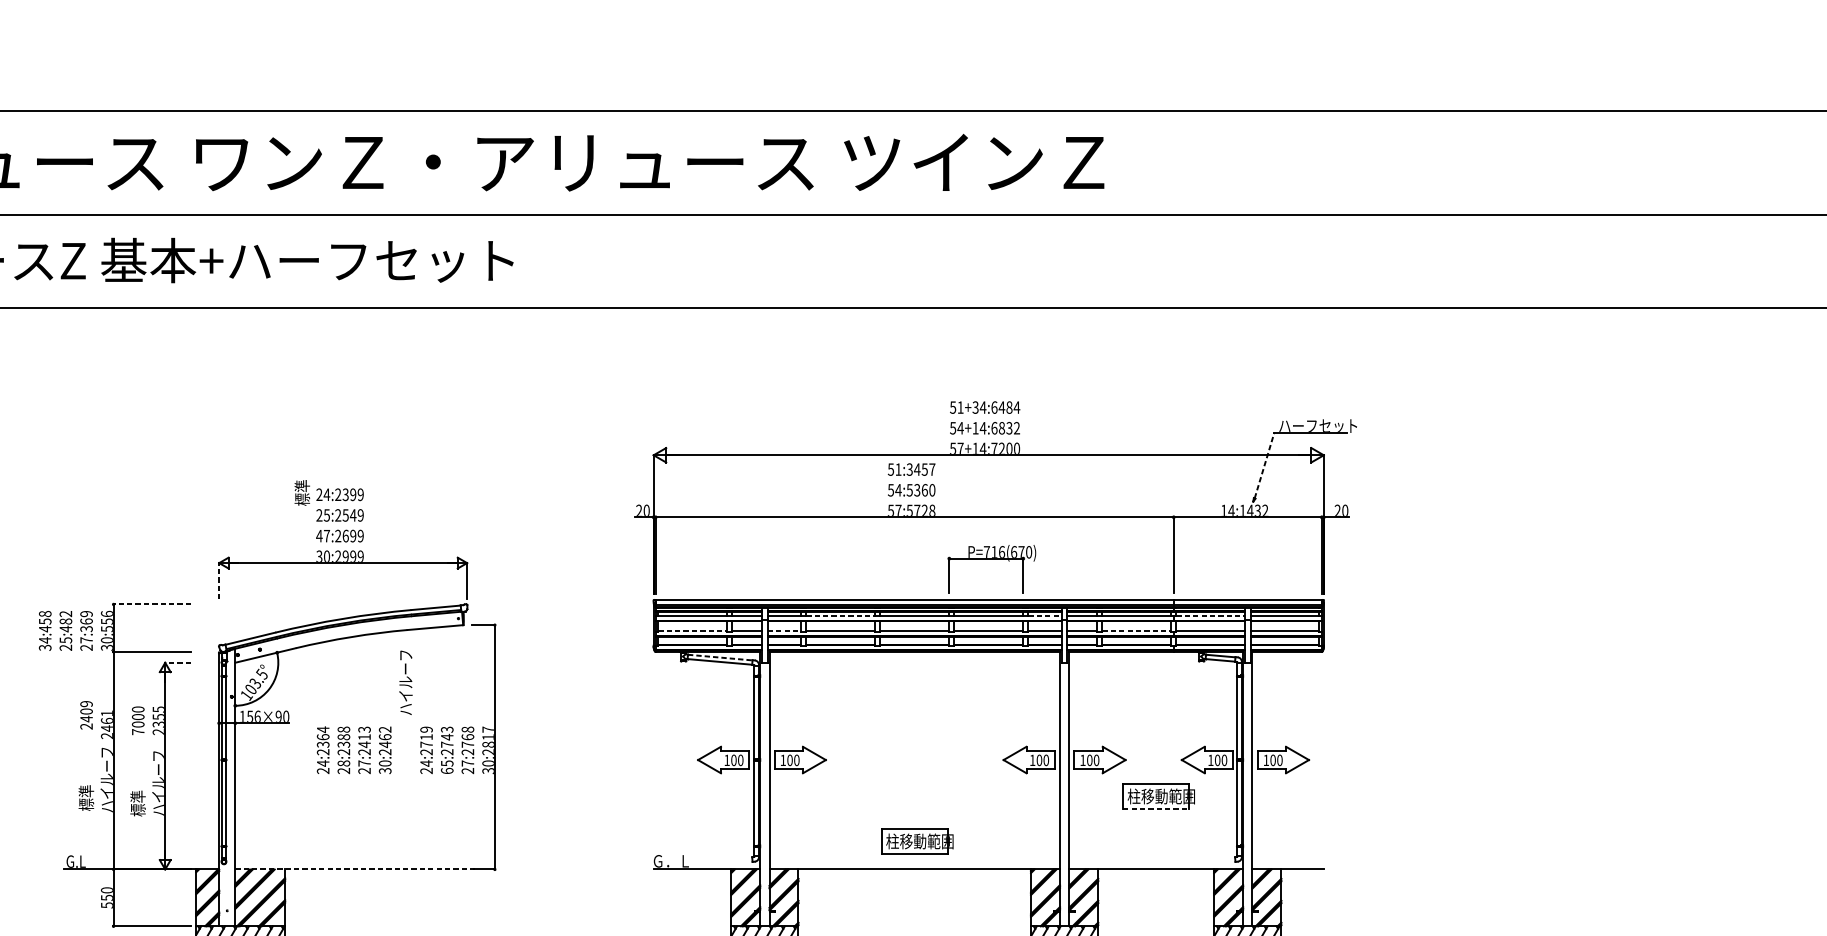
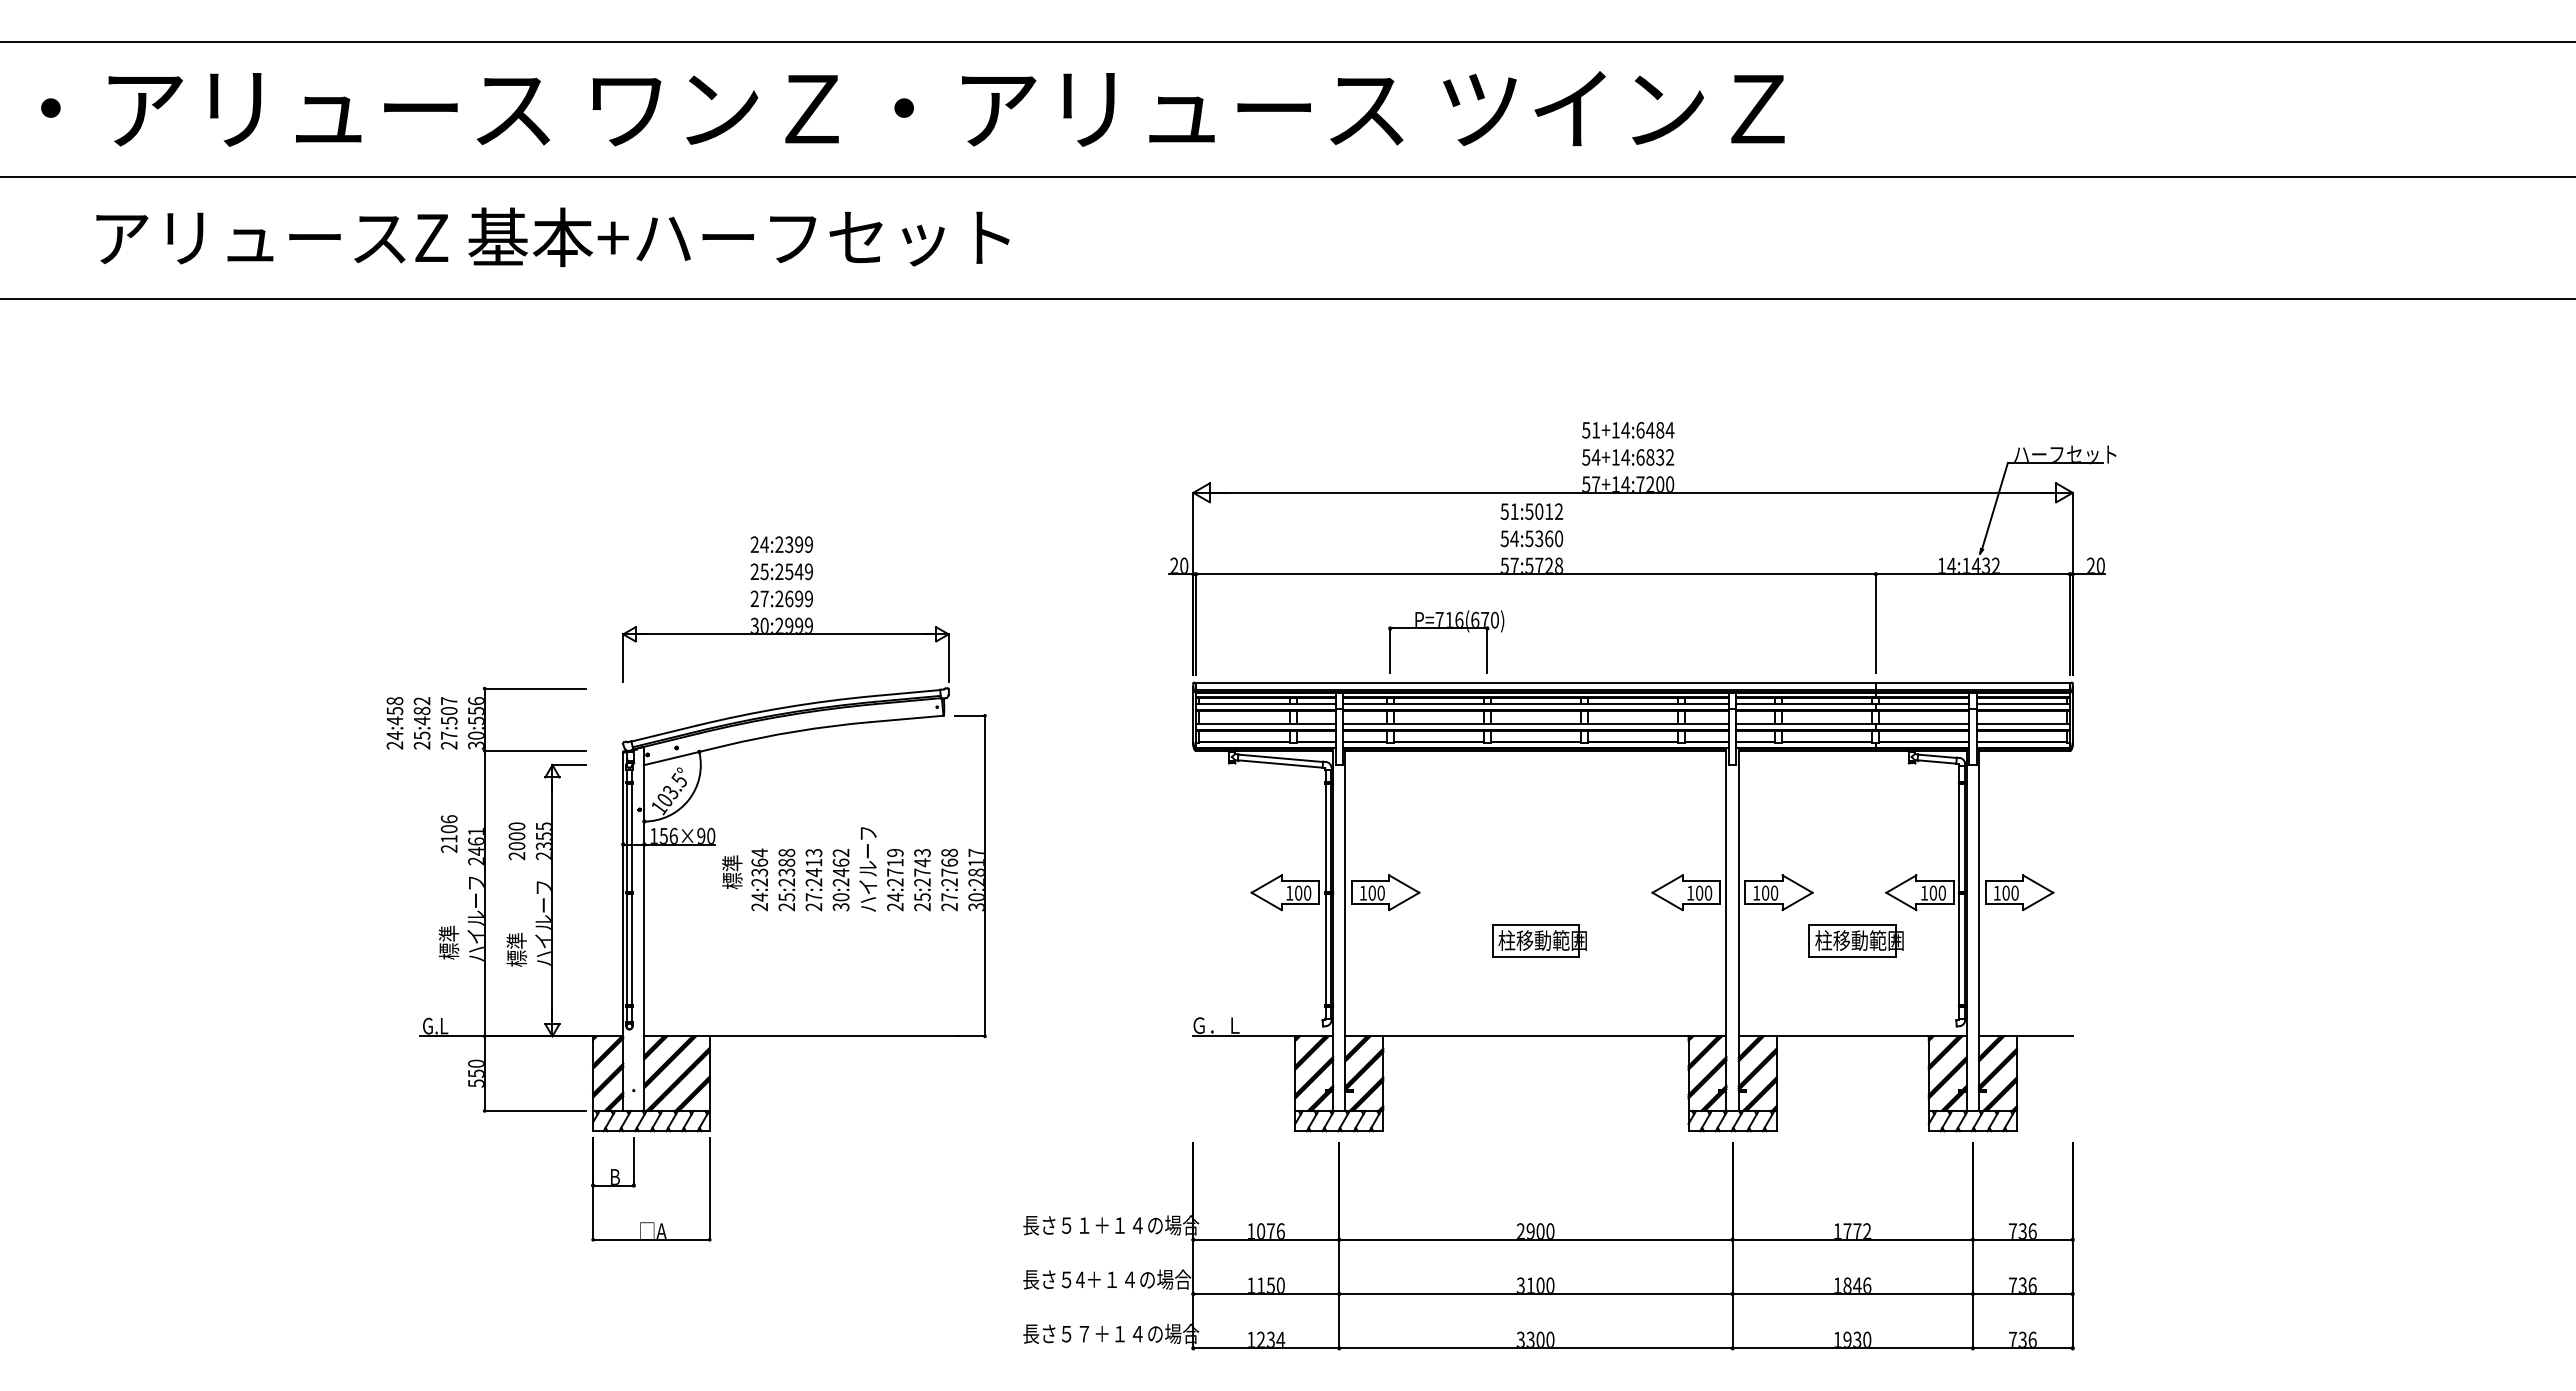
text: (975, 407) -> (1615, 430), 51+34:6484 -> 51+14:6484
line: (1264, 464) -> (1995, 505), dashed -> solid
text: (921, 469) -> (1544, 511), 51:3457 -> 51:5012
text: (302, 493) -> (732, 872), moved
text: (319, 535) -> (754, 598), 47:2699 -> 27:2699
part: (992, 558) -> (1446, 628), moved
line: (219, 581) -> (623, 658), dashed -> solid
line: (152, 604) -> (535, 688), dashed -> solid
line: (841, 615) -> (1439, 703), dashed -> solid
line: (1044, 615) -> (1706, 703), dashed -> solid
line: (1210, 615) -> (1924, 703), dashed -> solid
text: (86, 621) -> (448, 710), 27:369 -> 27:507
line: (693, 631) -> (1245, 723), dashed -> solid
line: (784, 631) -> (1364, 723), dashed -> solid
line: (1136, 631) -> (1827, 723), dashed -> solid
text: (45, 647) -> (395, 745), 34:458 -> 24:458
line: (720, 657) -> (1280, 758), dashed -> solid
line: (177, 663) -> (568, 765), dashed -> solid
text: (405, 682) -> (867, 869), moved
text: (86, 711) -> (448, 829), 2409 -> 2106
text: (137, 732) -> (516, 856), 7000 -> 2000
text: (343, 763) -> (786, 897), 28:2388 -> 25:2388
text: (447, 771) -> (922, 907), 65:2743 -> 25:2743
line: (1156, 809) -> (1853, 957), dashed -> solid
part: (917, 841) -> (1539, 940), moved
line: (355, 869) -> (802, 1036), dashed -> solid

